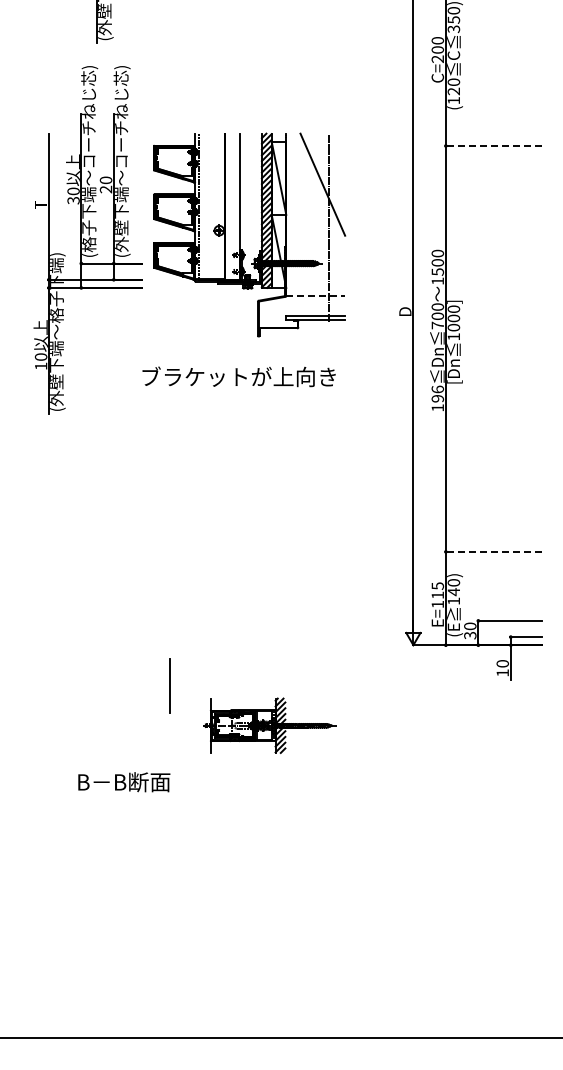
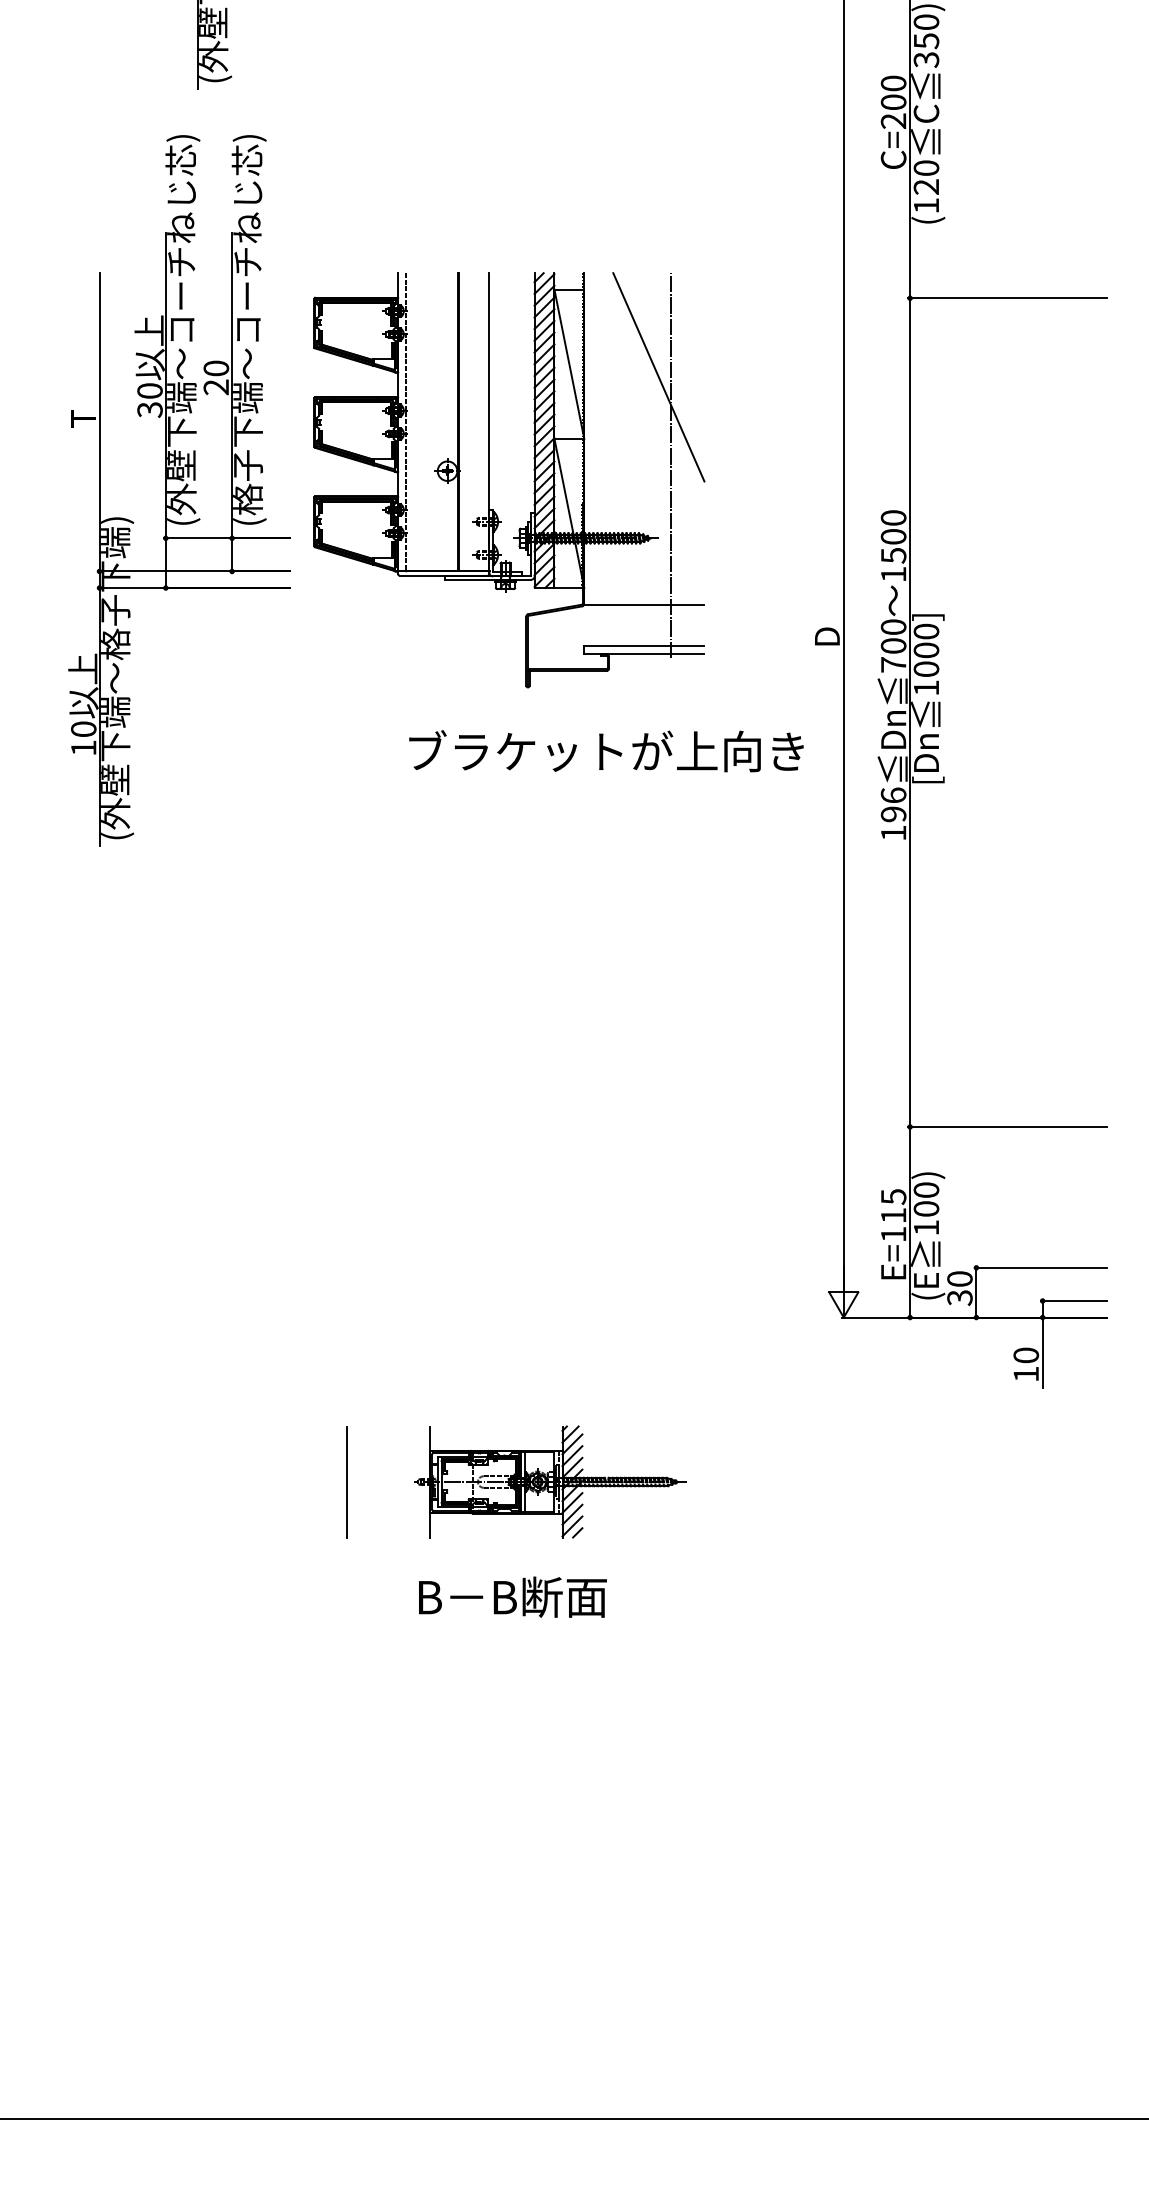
line: (493, 145) -> (1007, 297), dashed -> solid
text: (89, 236) -> (182, 483), (格子下端～コーチねじ芯) -> (外壁下端～コーチねじ芯)
text: (121, 236) -> (247, 483), (外壁下端～コーチねじ芯) -> (格子下端～コーチねじ芯)
line: (316, 296) -> (645, 605), dashed -> solid
text: (238, 376) -> (605, 750), moved
line: (493, 551) -> (1007, 1126), dashed -> solid
text: (453, 592) -> (925, 1209), 140) -> 100)
line: (169, 685) -> (345, 1481), moved
text: (124, 782) -> (513, 1597), moved

